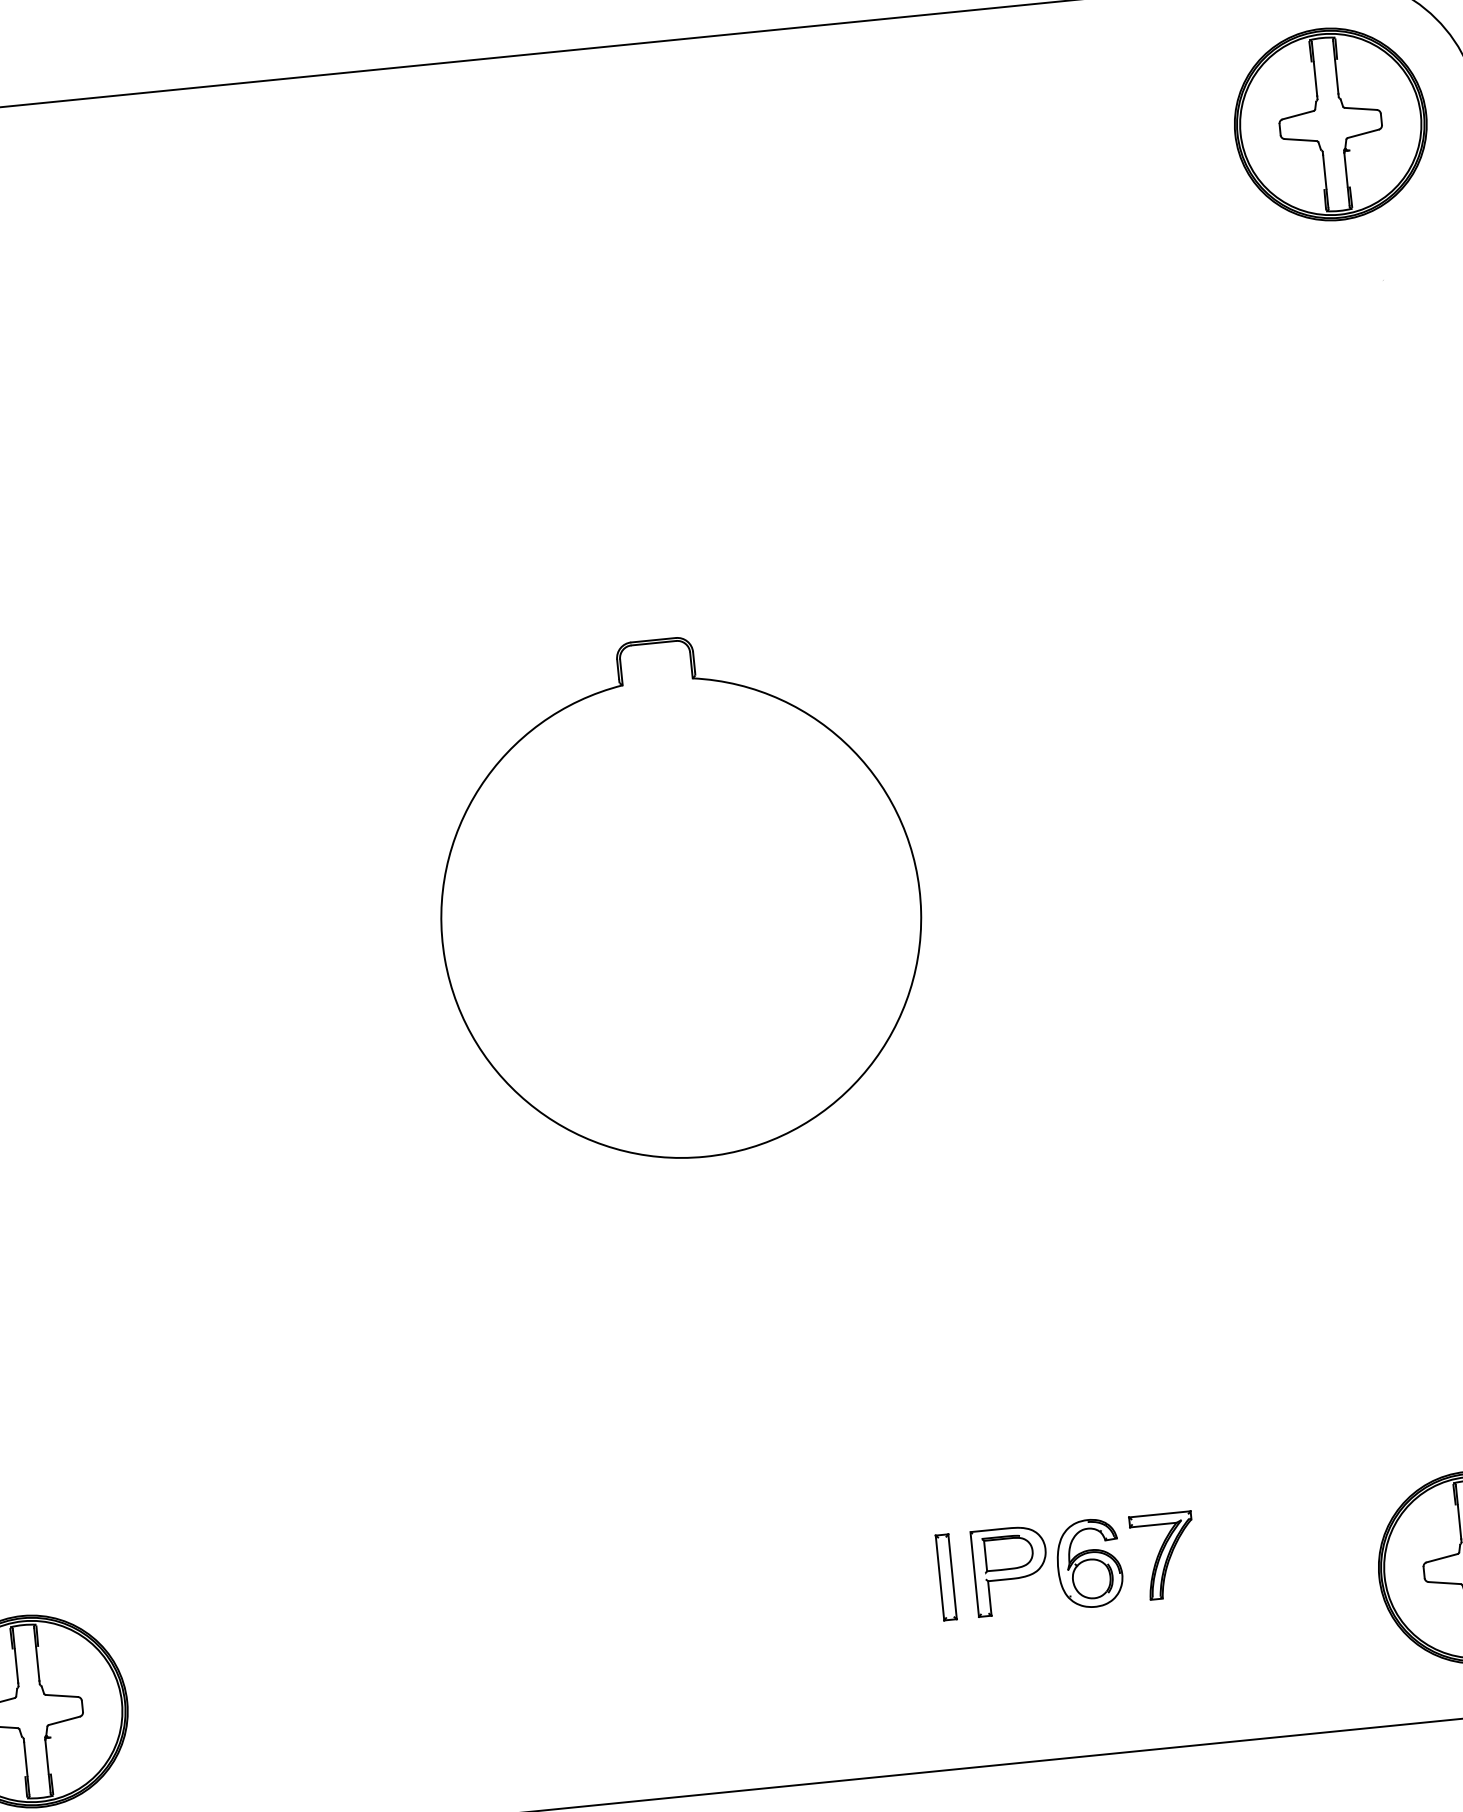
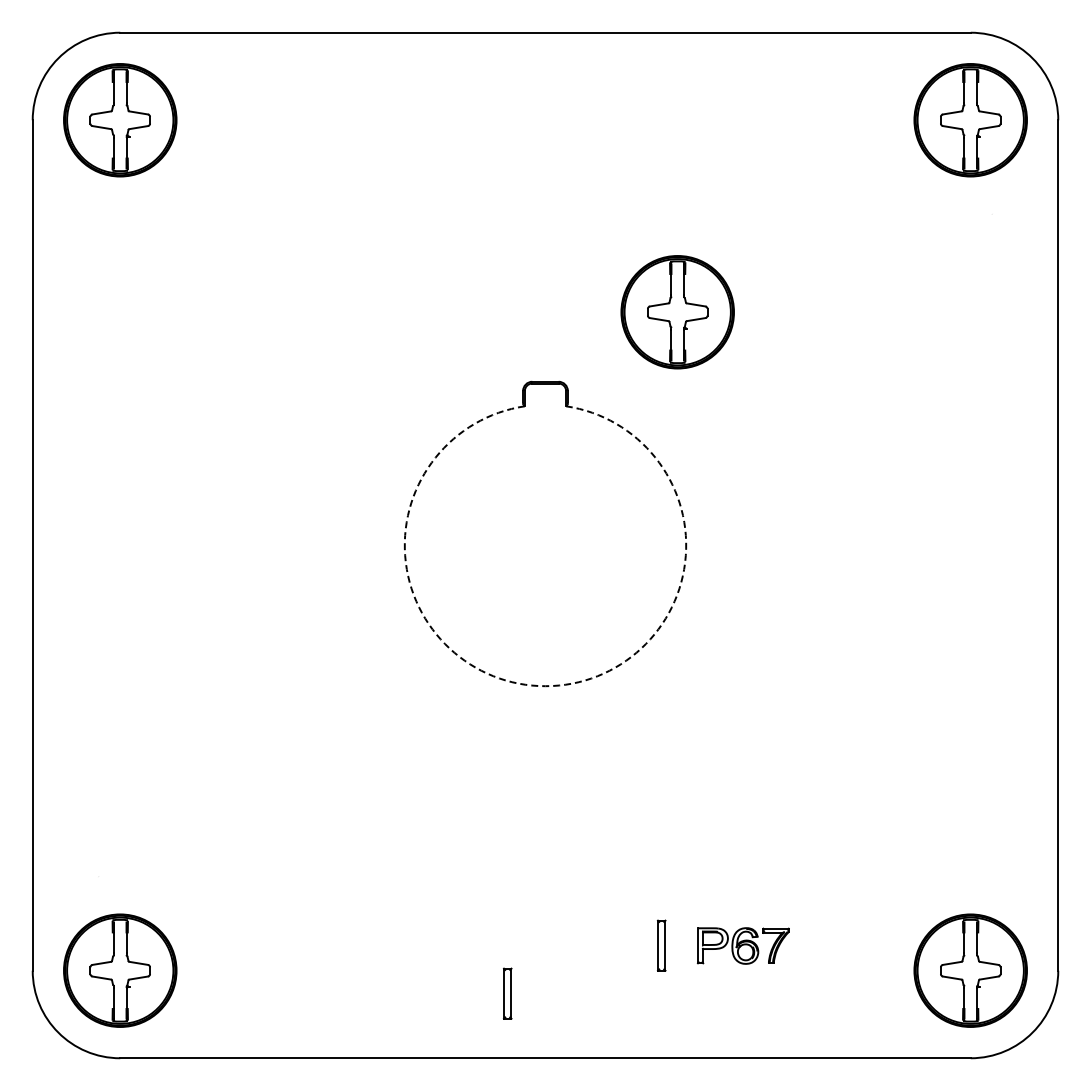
part: (865, 500) -> (677, 312), added
arc: (705, 1157) -> (545, 686), solid -> dashed
part: (1084, 1563) -> (743, 945), size x0.7
part: (692, 1684) -> (507, 993), added

